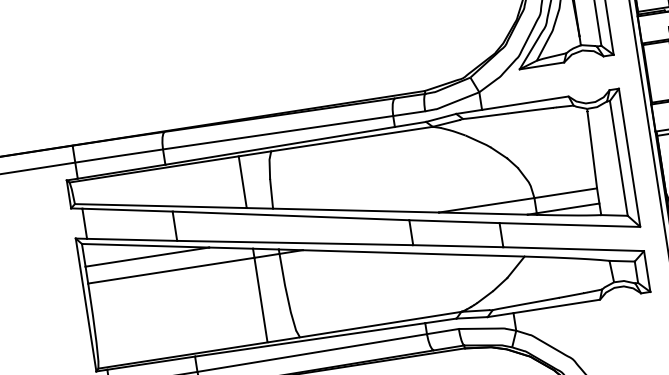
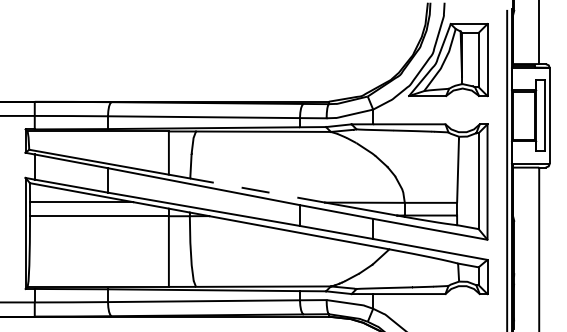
line: (355, 210) -> (257, 190), solid -> dashed

